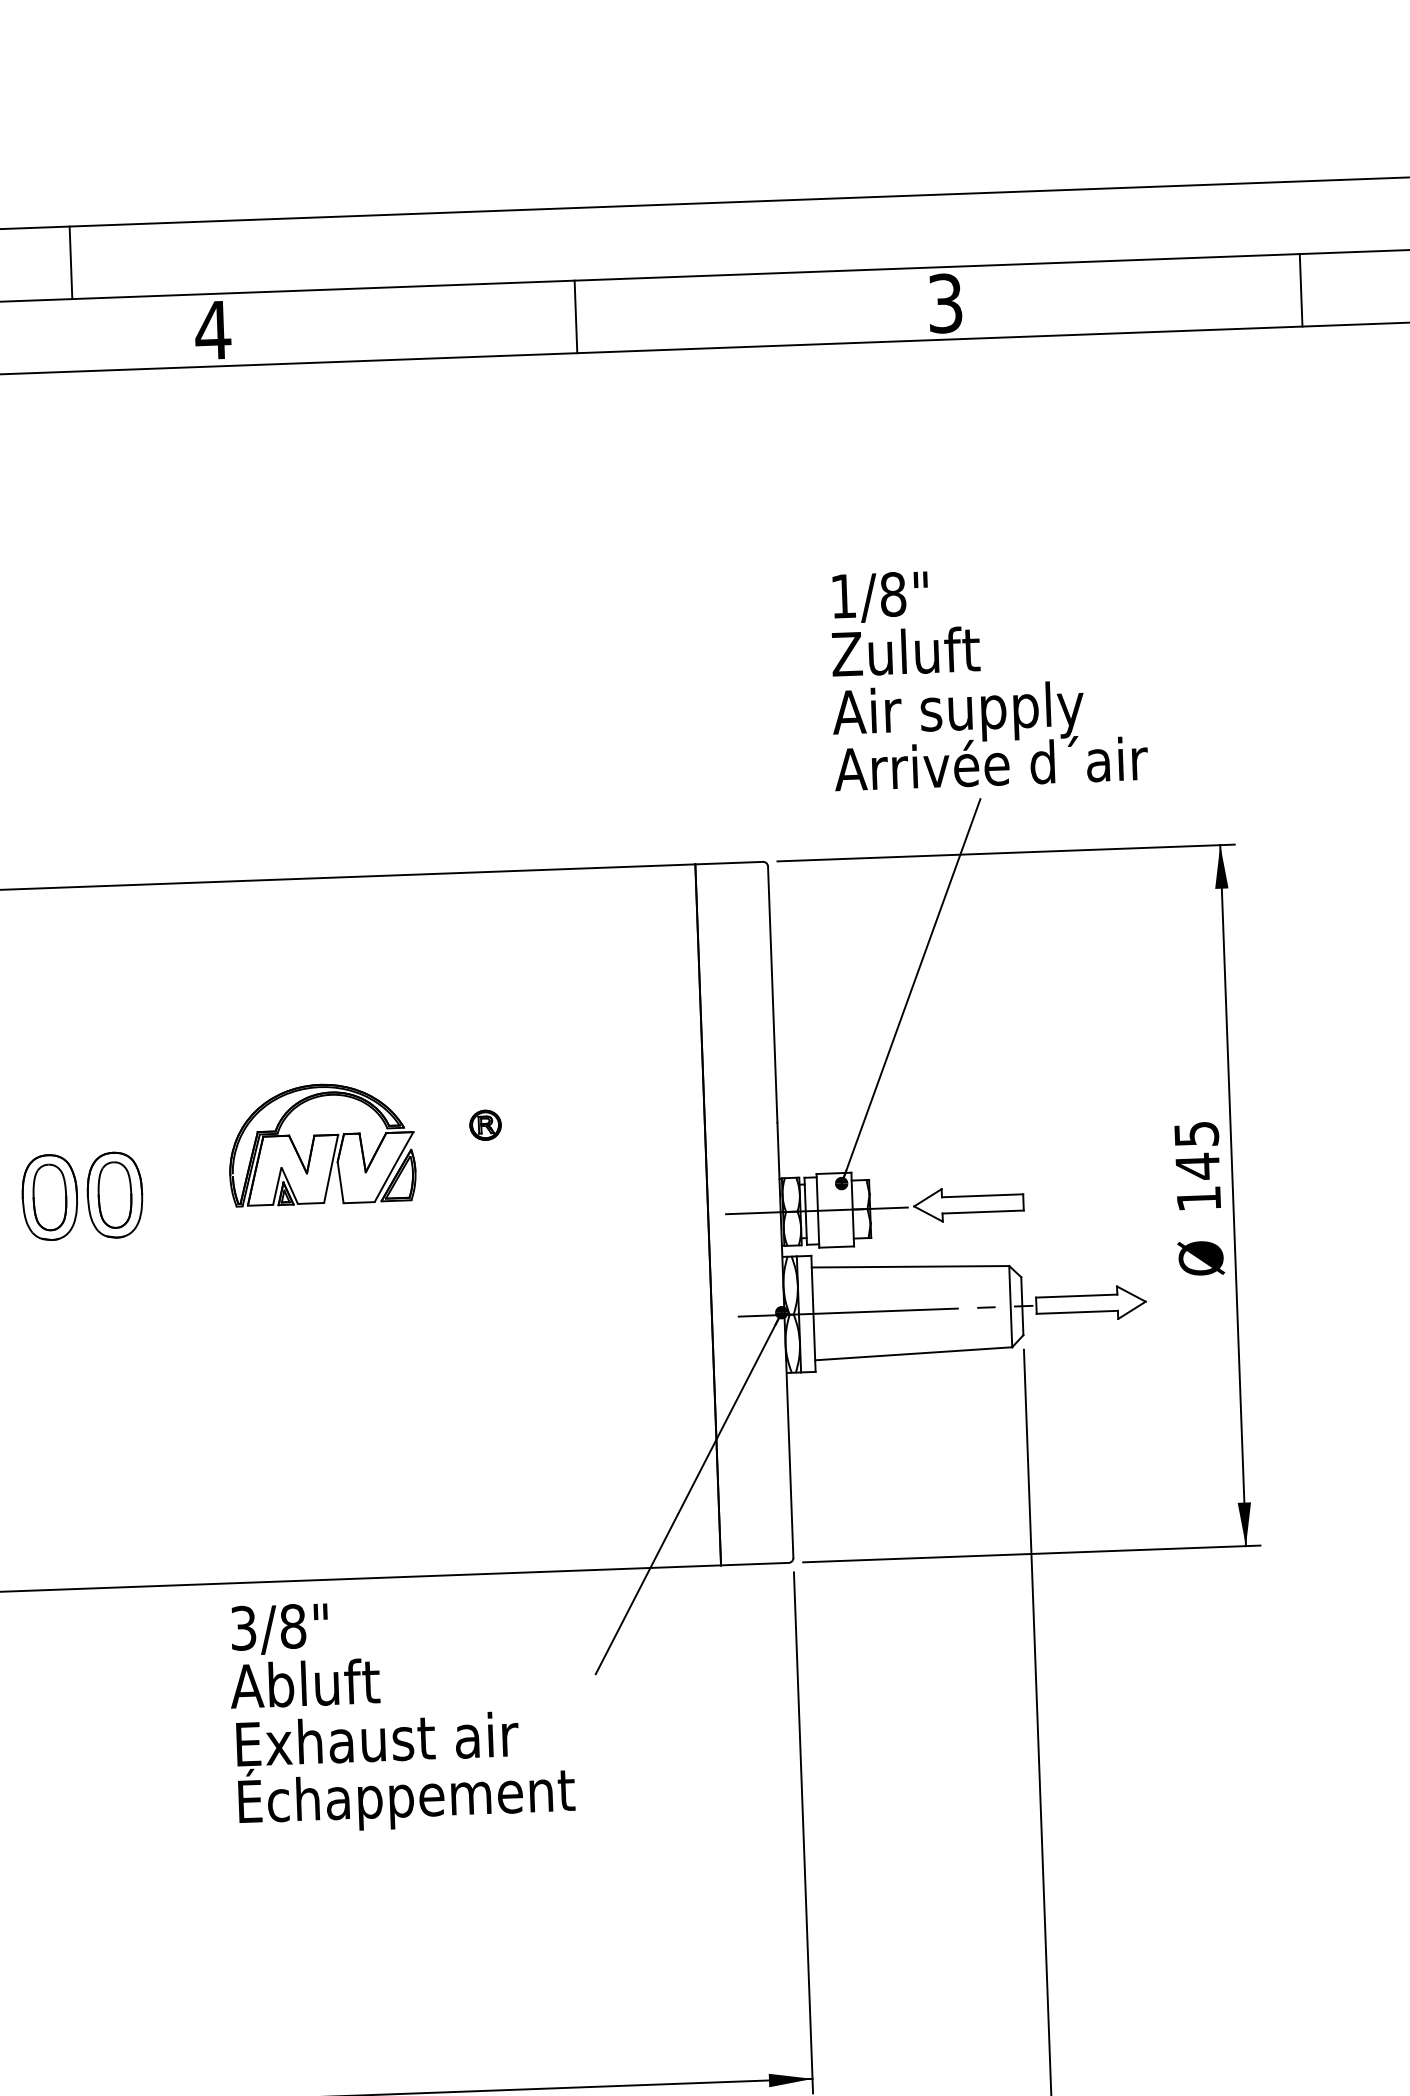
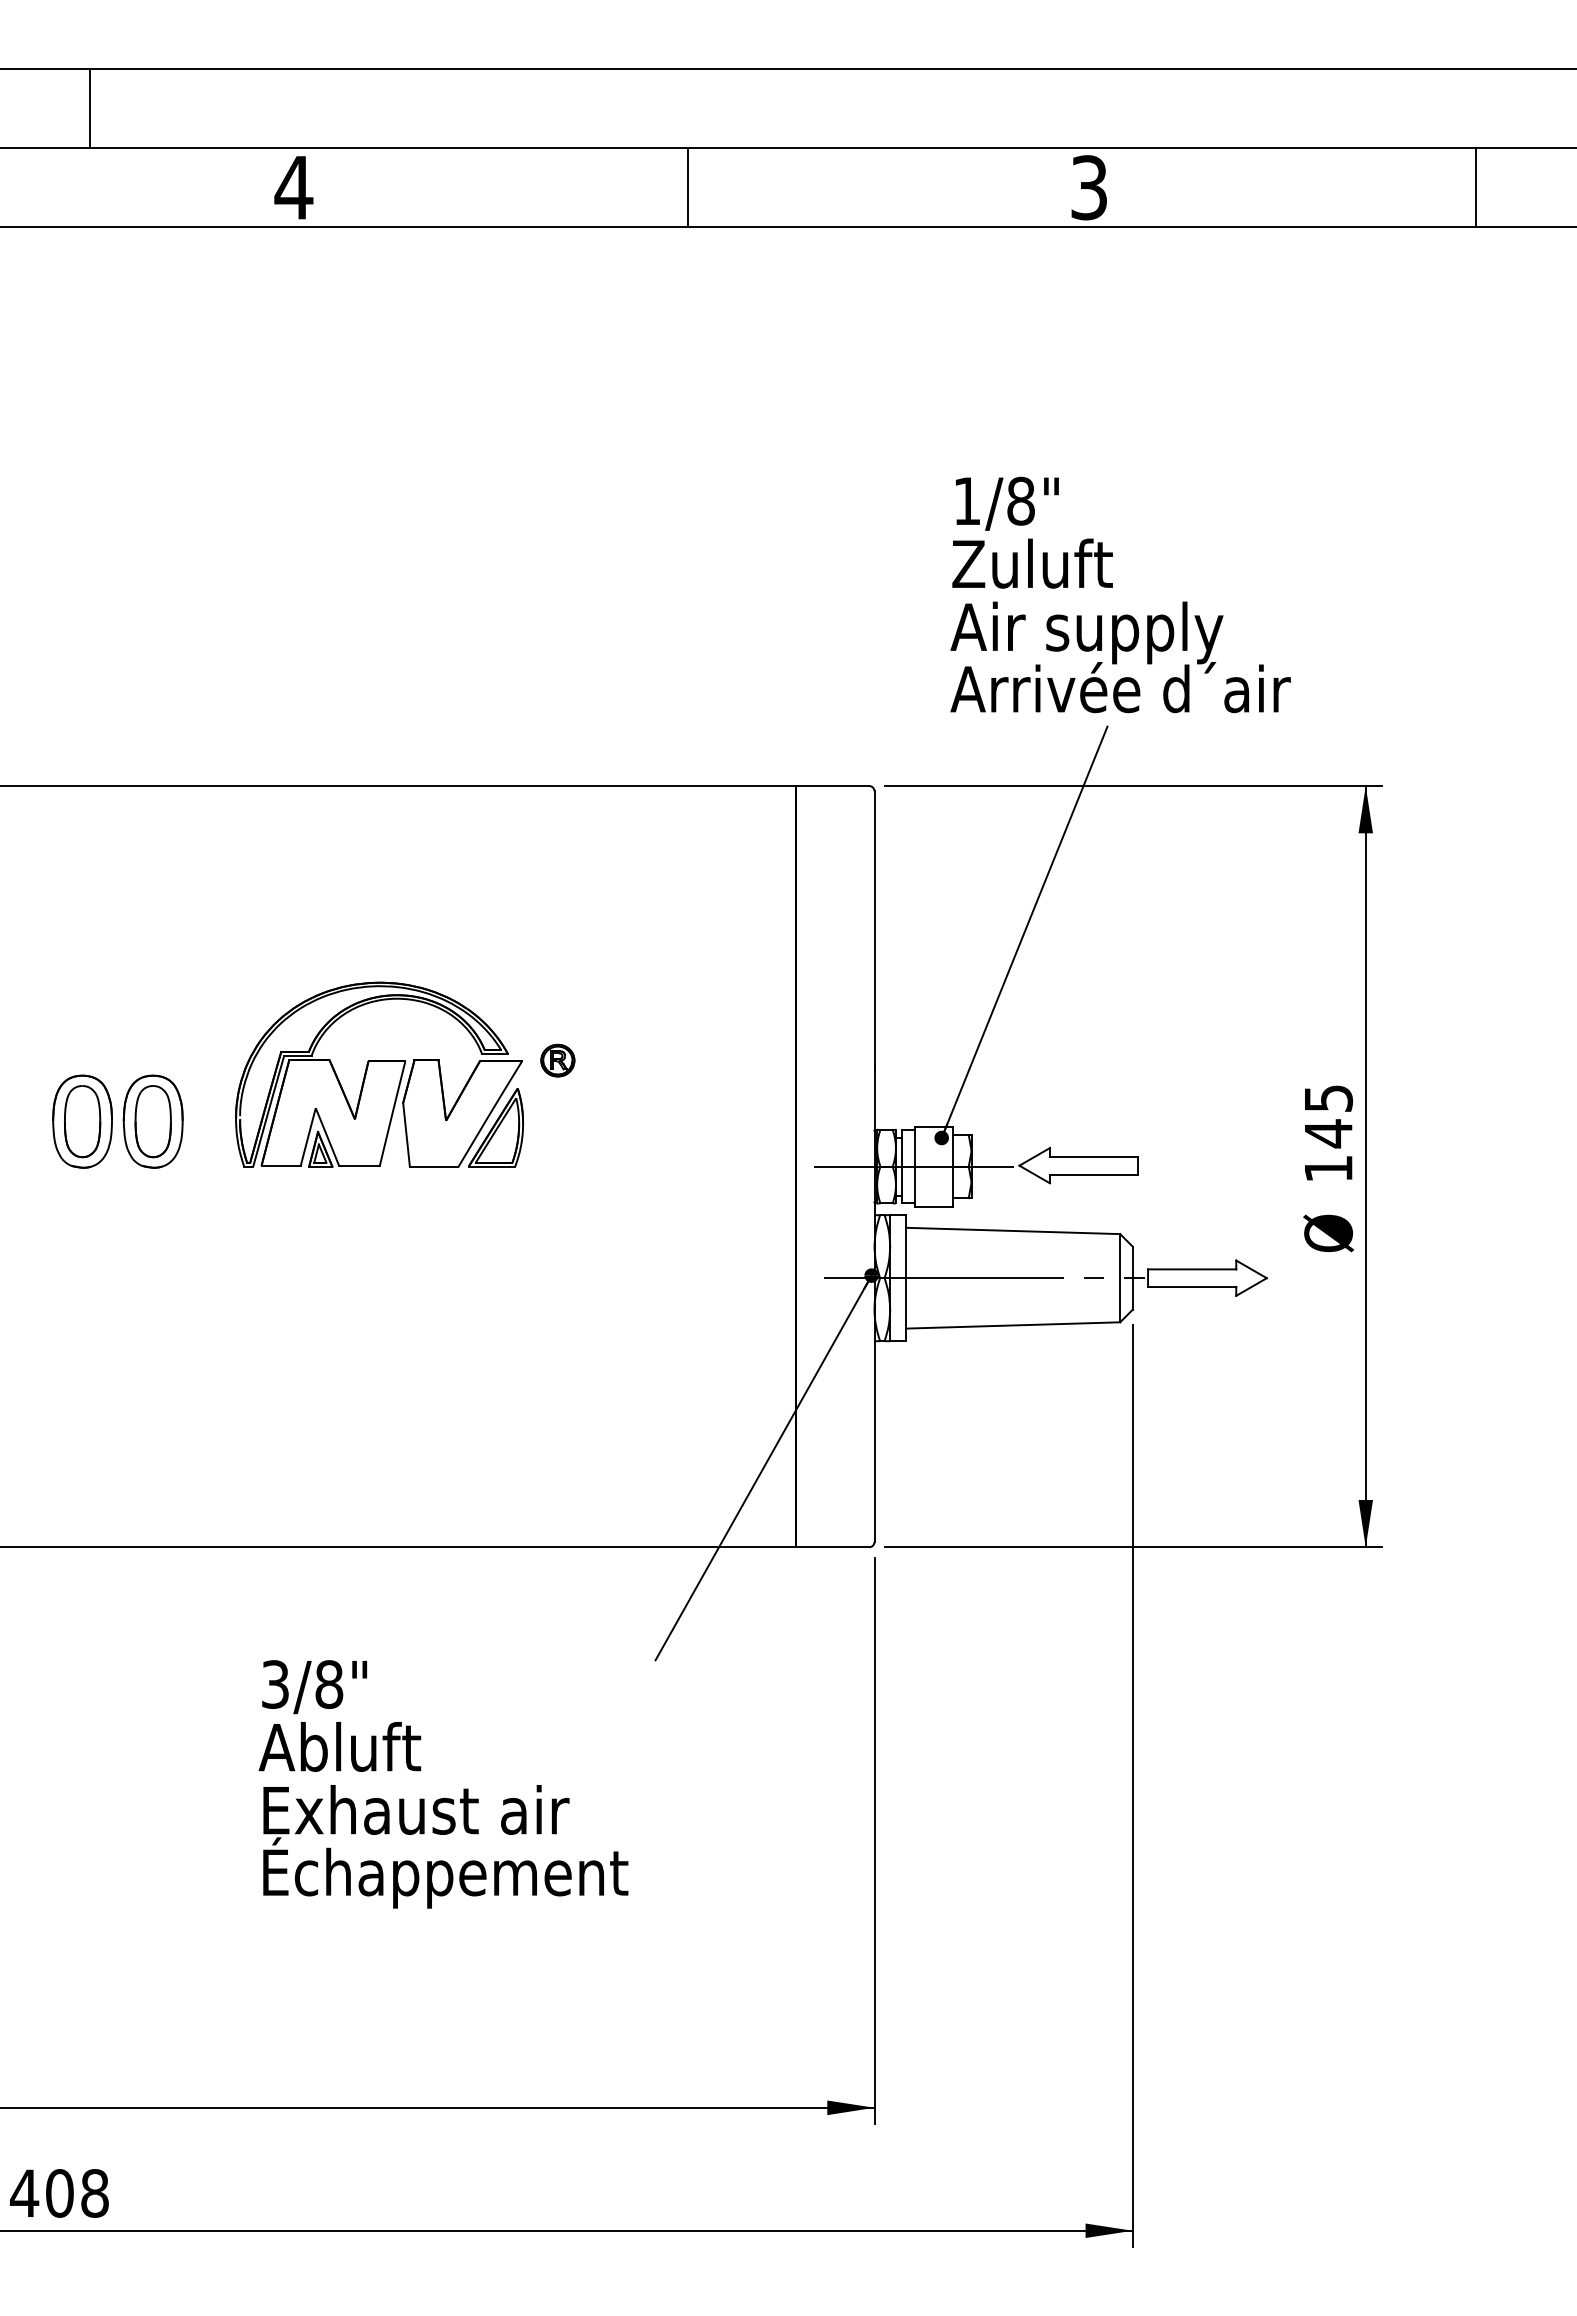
line: (70, 262) -> (89, 108), moved
part: (321, 1144) -> (379, 1074), size x1.43
text: (401, 1714) -> (443, 1784), moved

